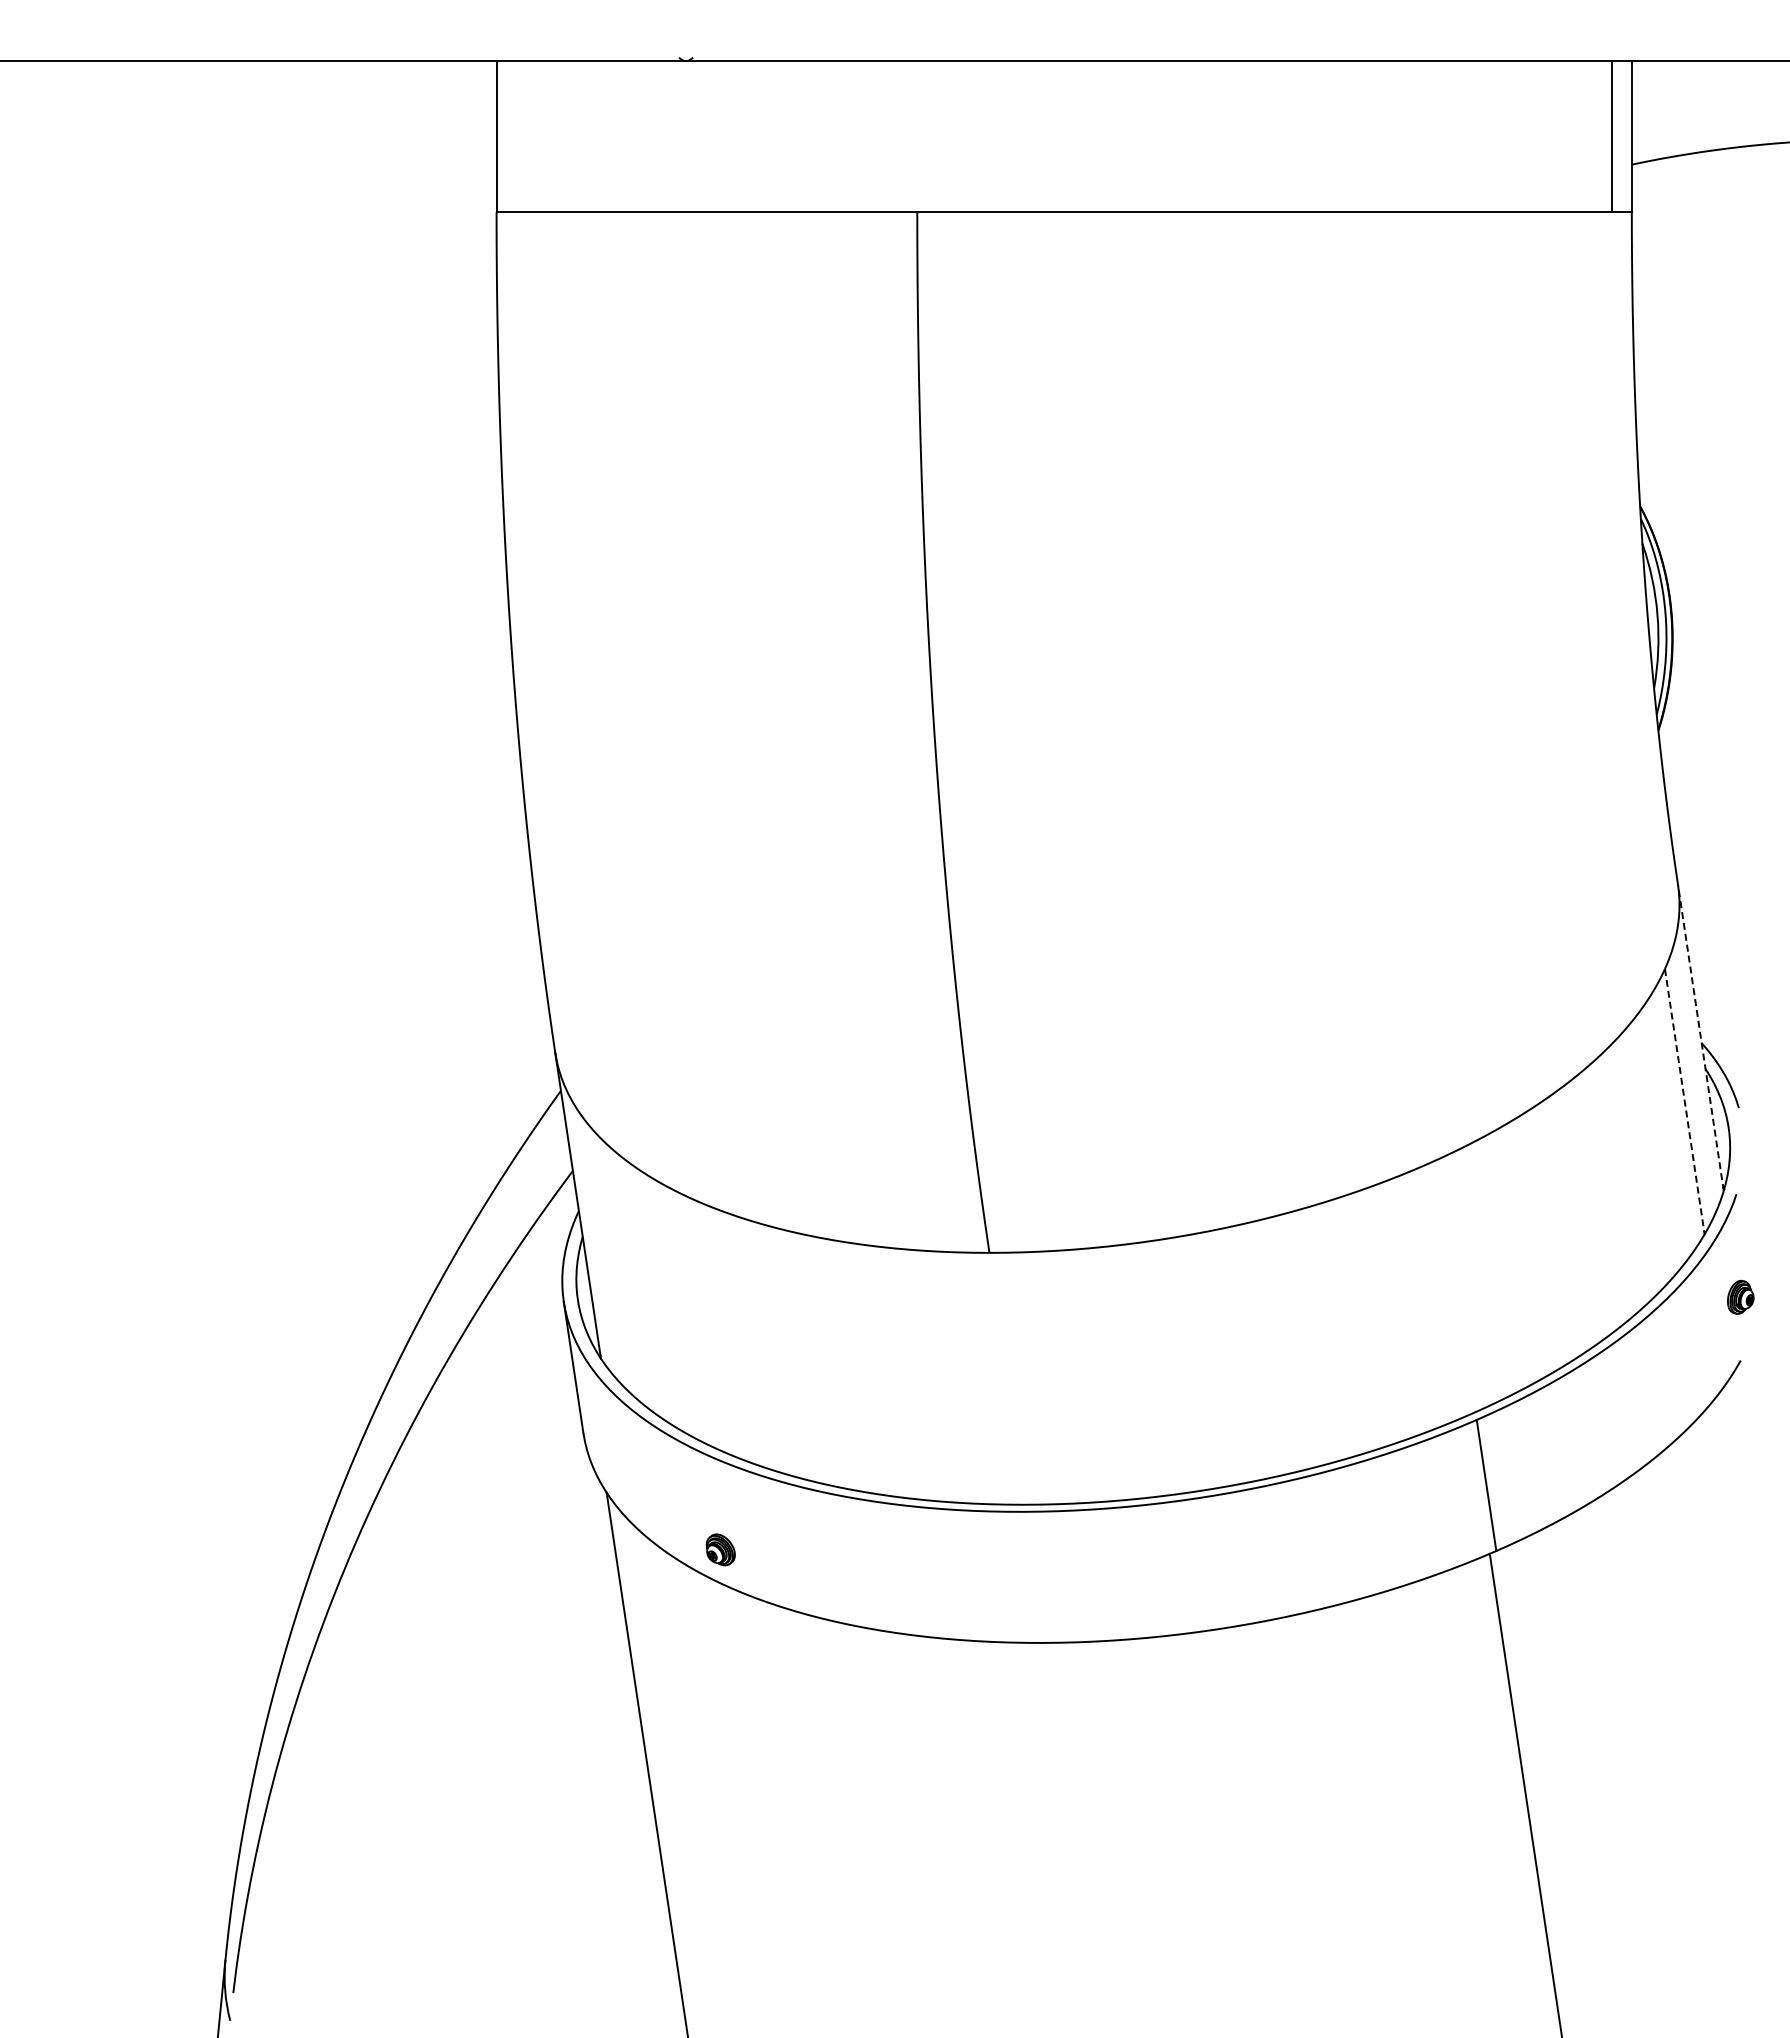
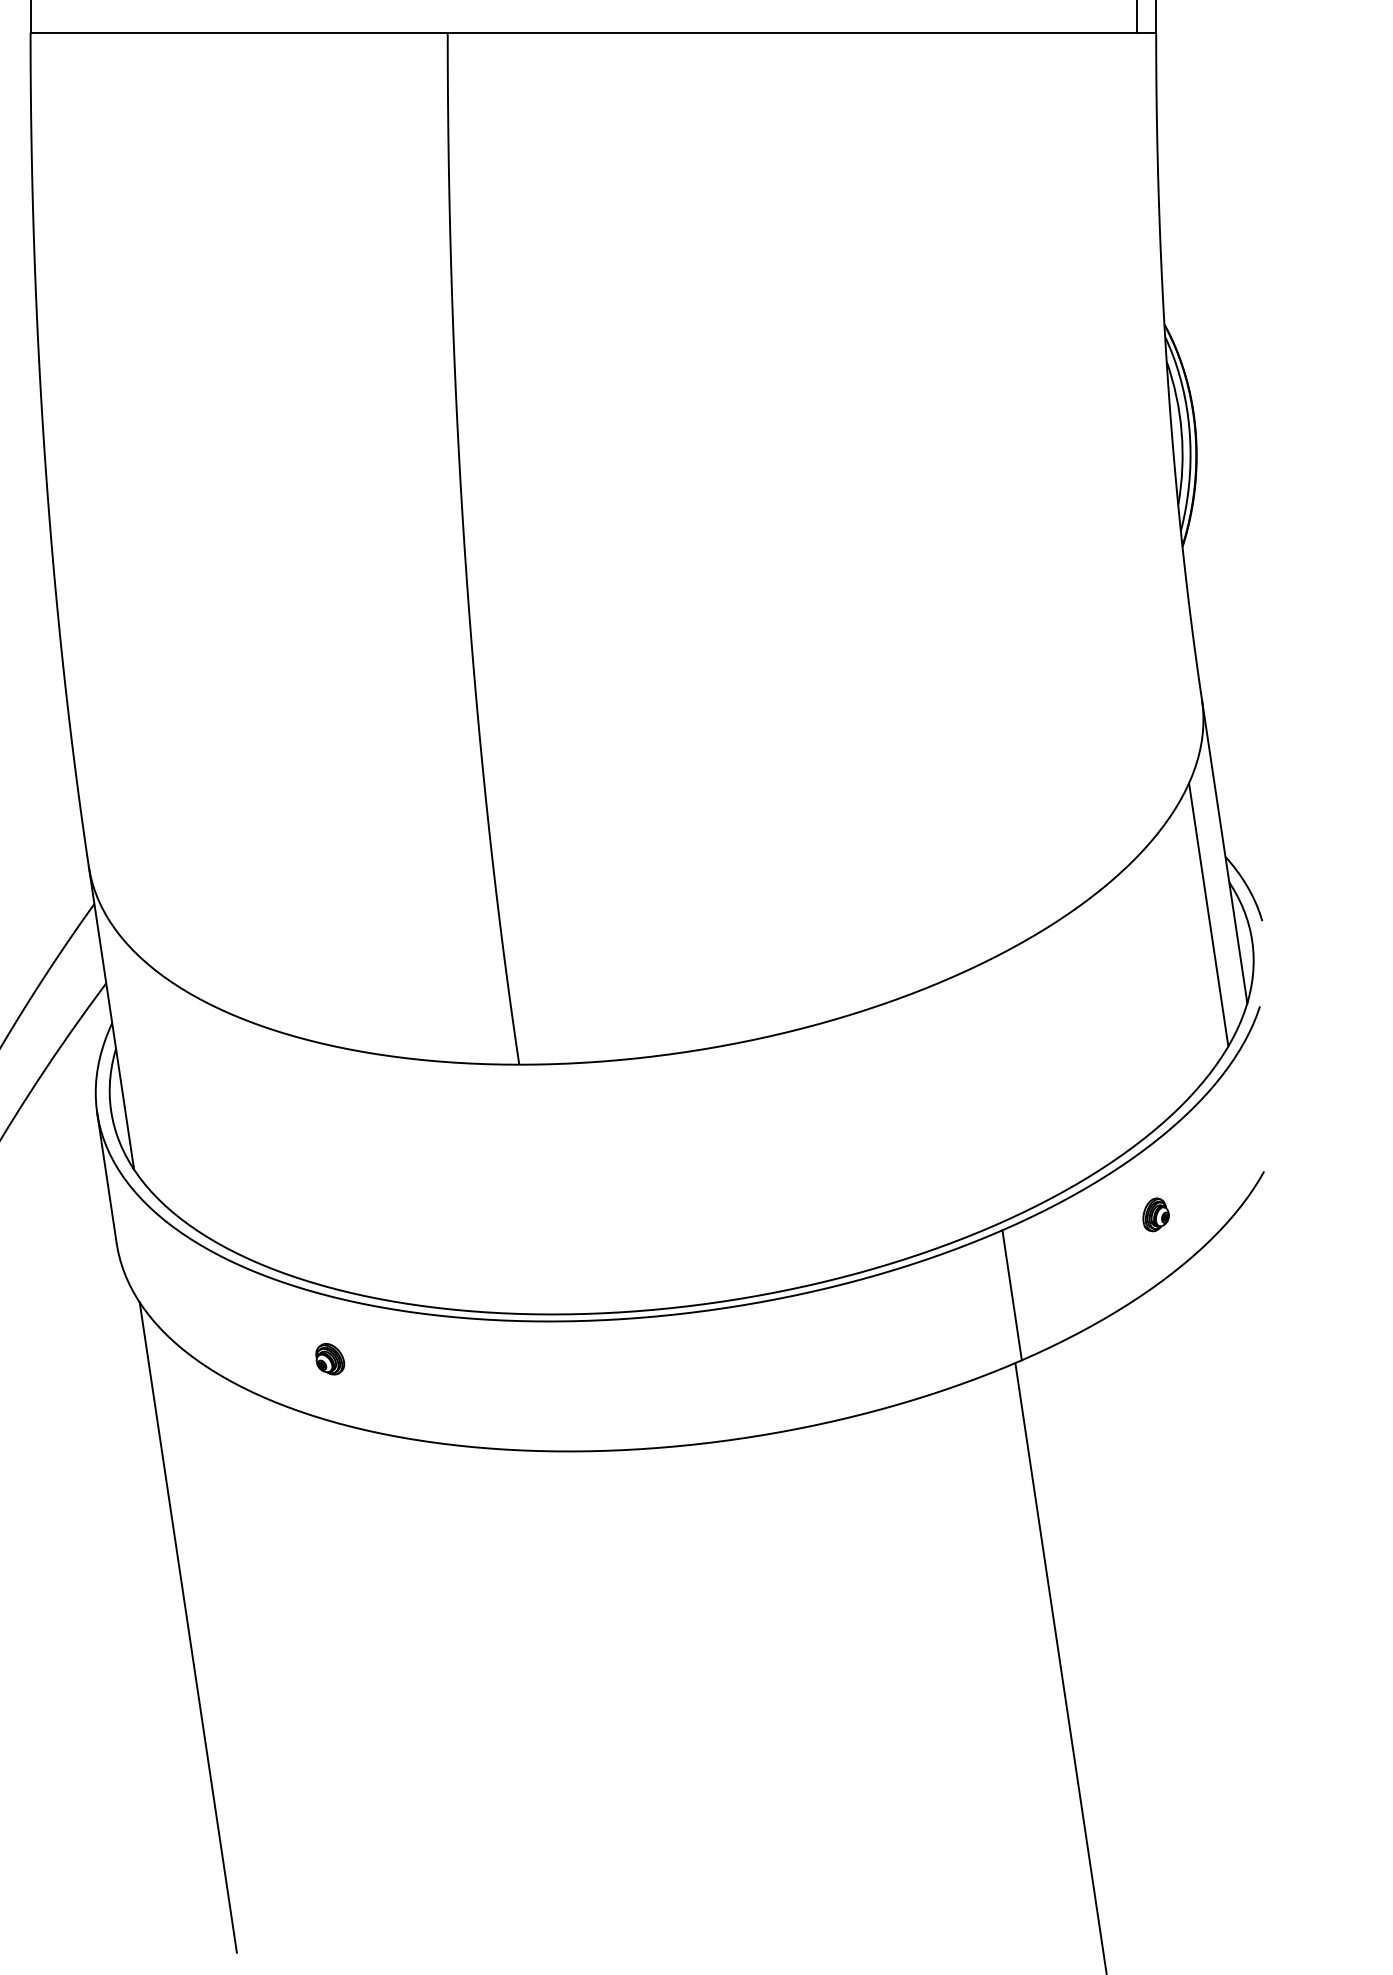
line: (1700, 1038) -> (1224, 852), dashed -> solid
line: (1684, 1102) -> (1208, 915), dashed -> solid
part: (1740, 1296) -> (1155, 1214), moved
part: (720, 1549) -> (329, 1358), moved

